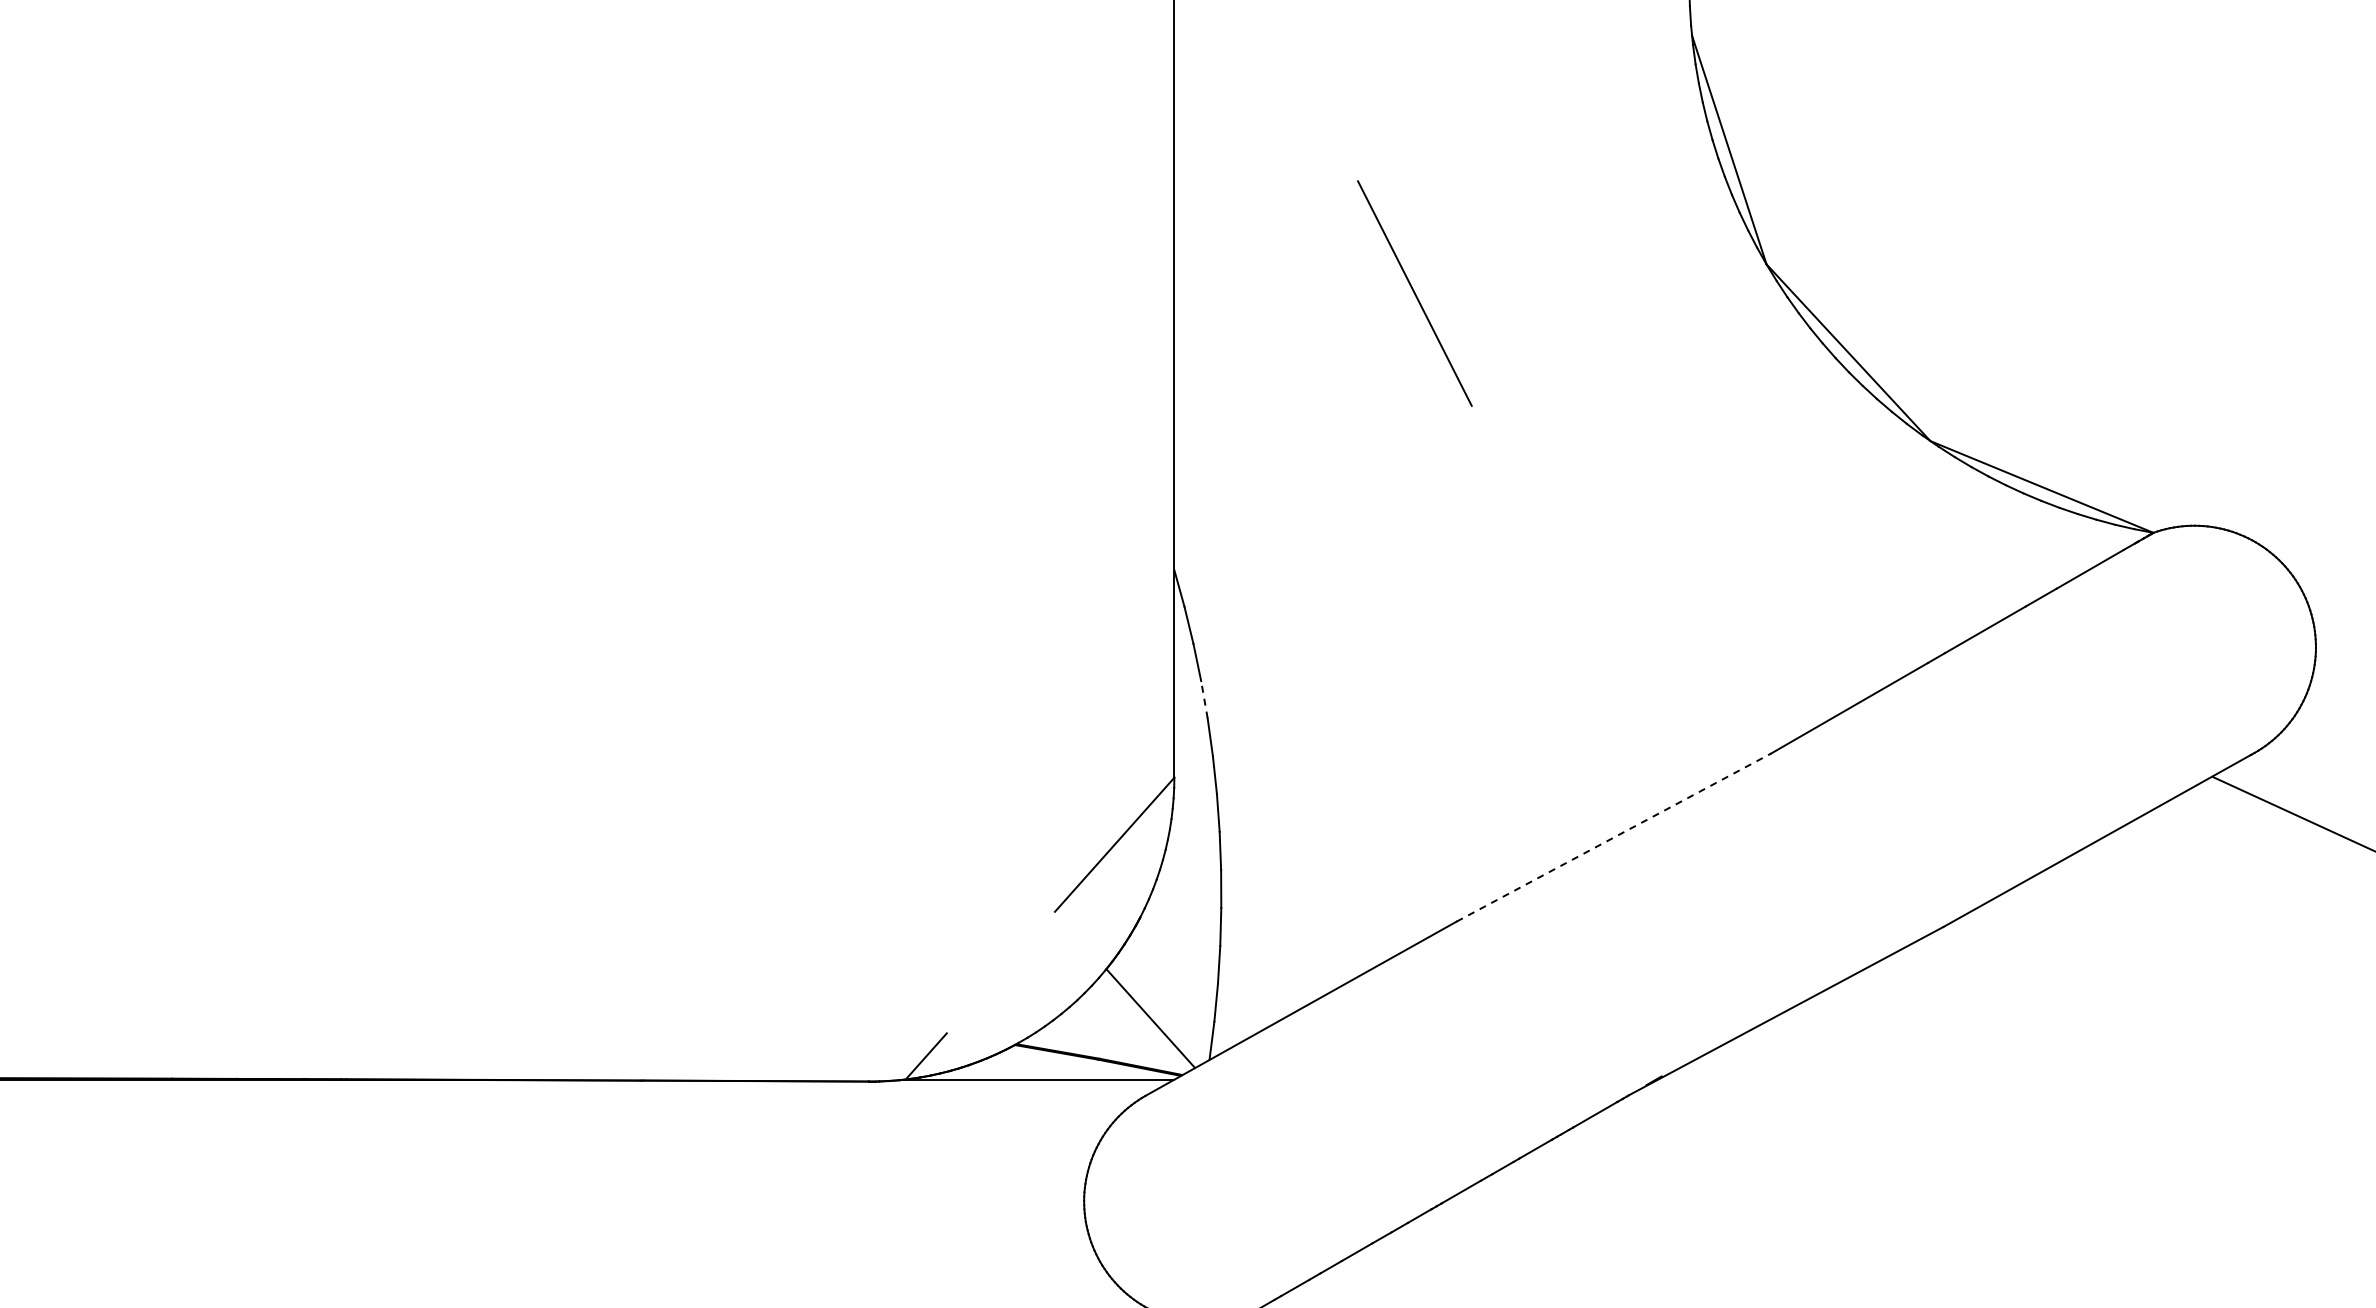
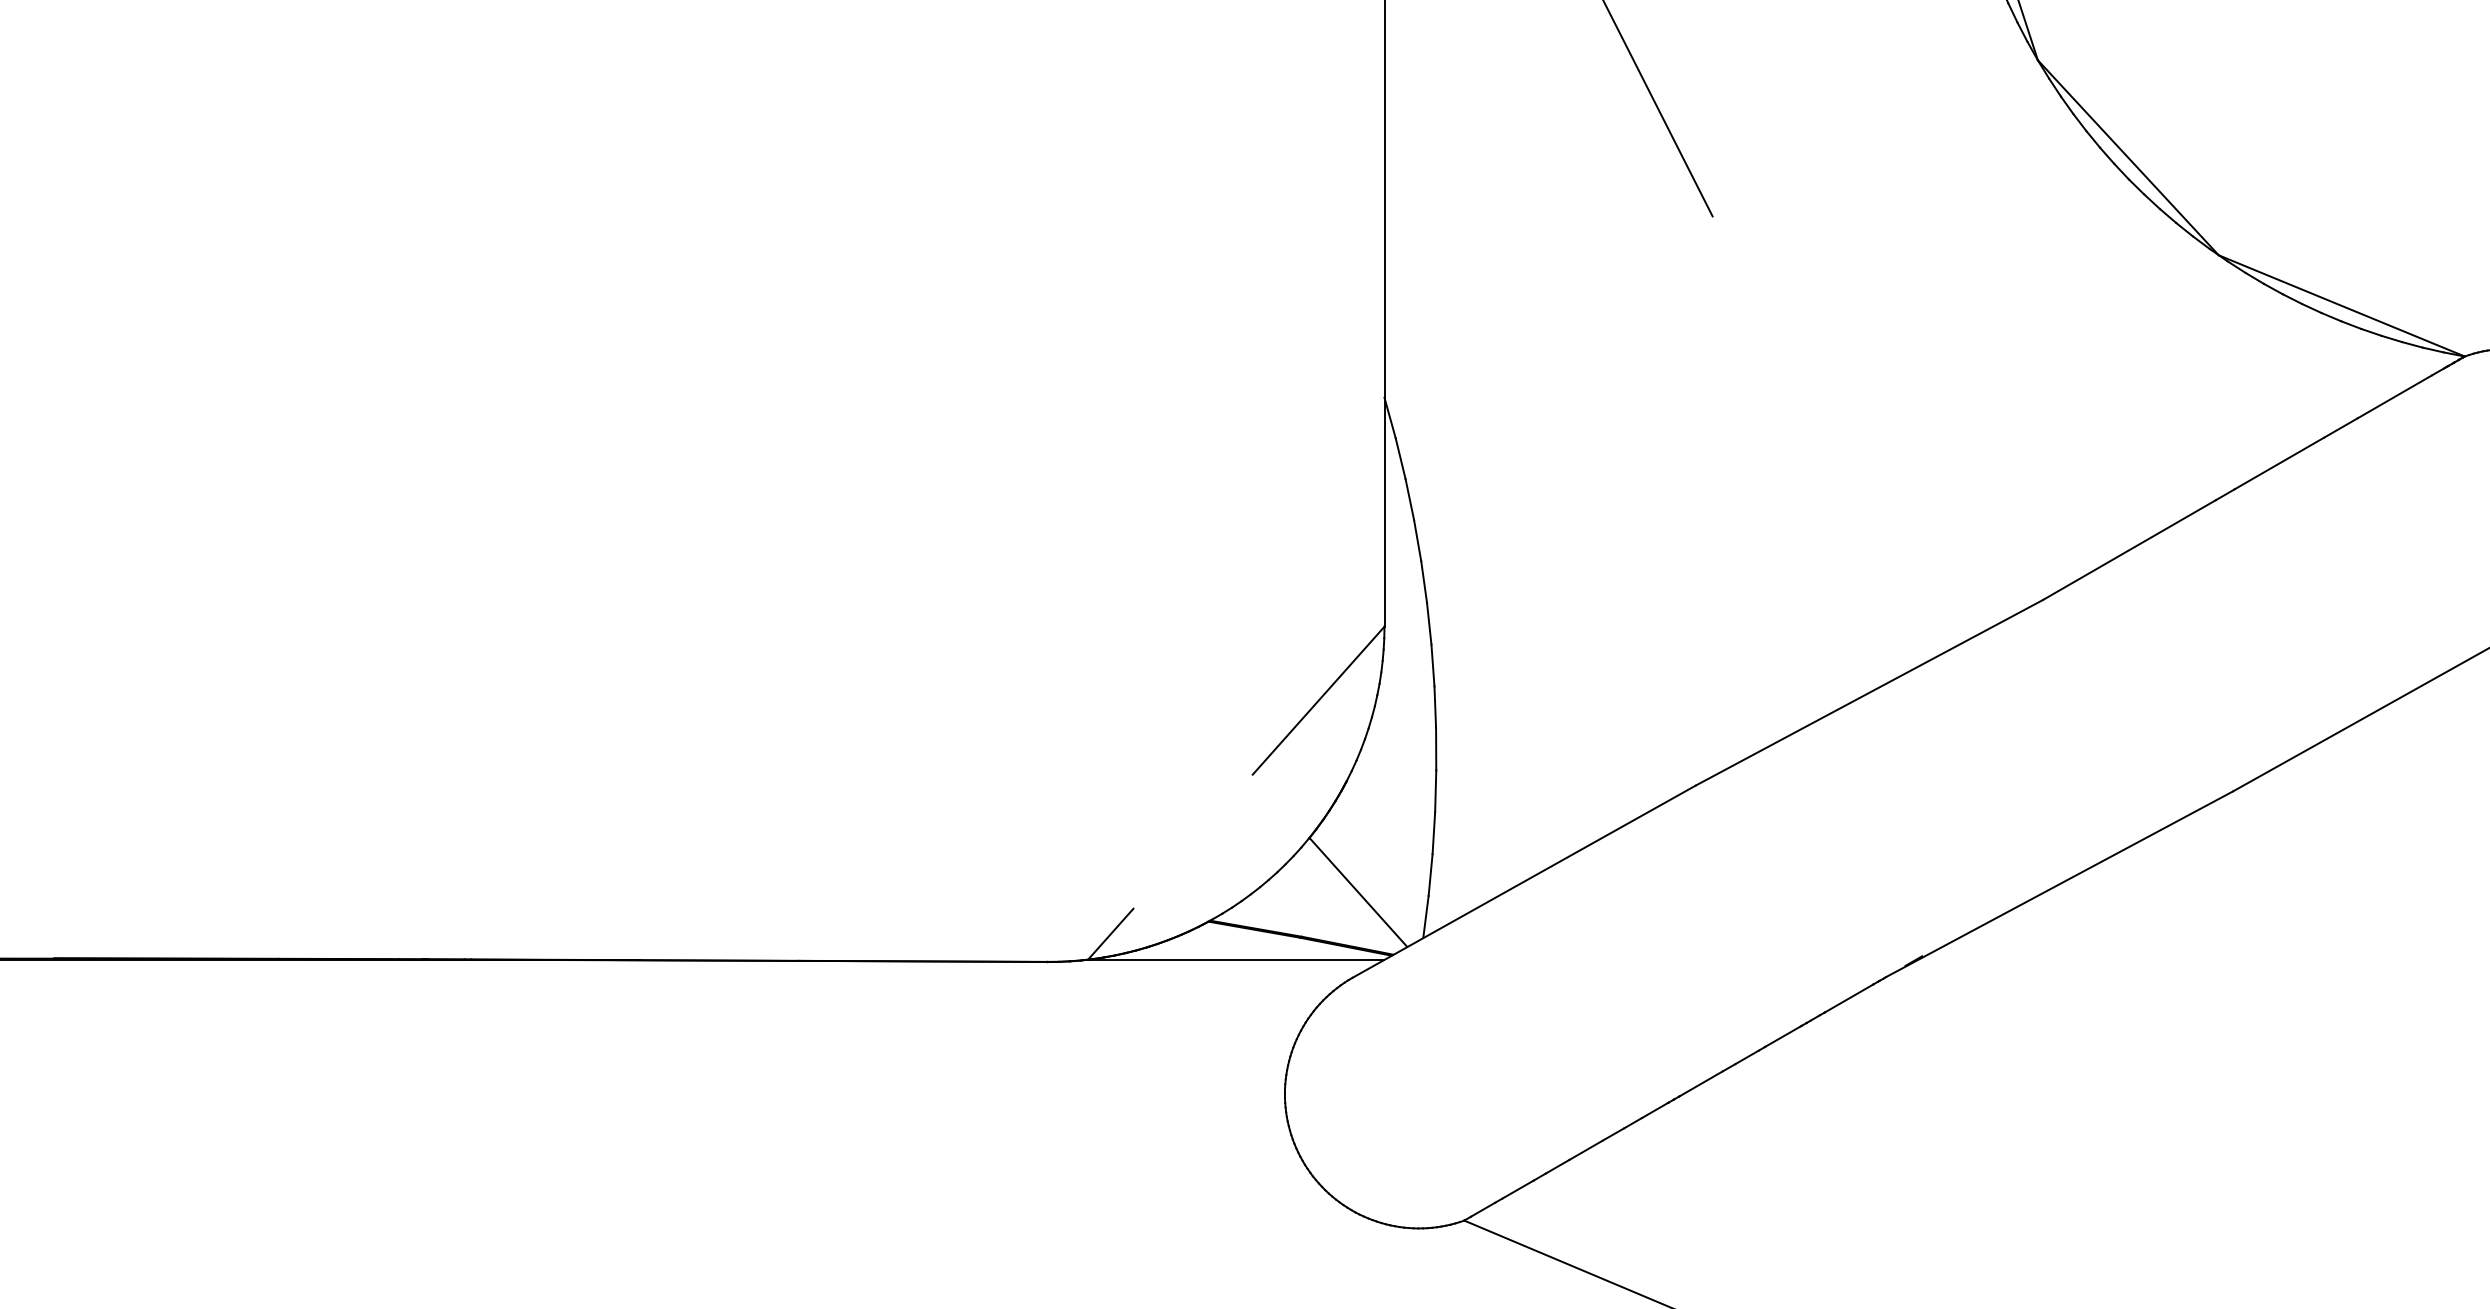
line: (1204, 699) -> (1417, 540), dashed -> solid
line: (1614, 837) -> (1870, 692), dashed -> solid

